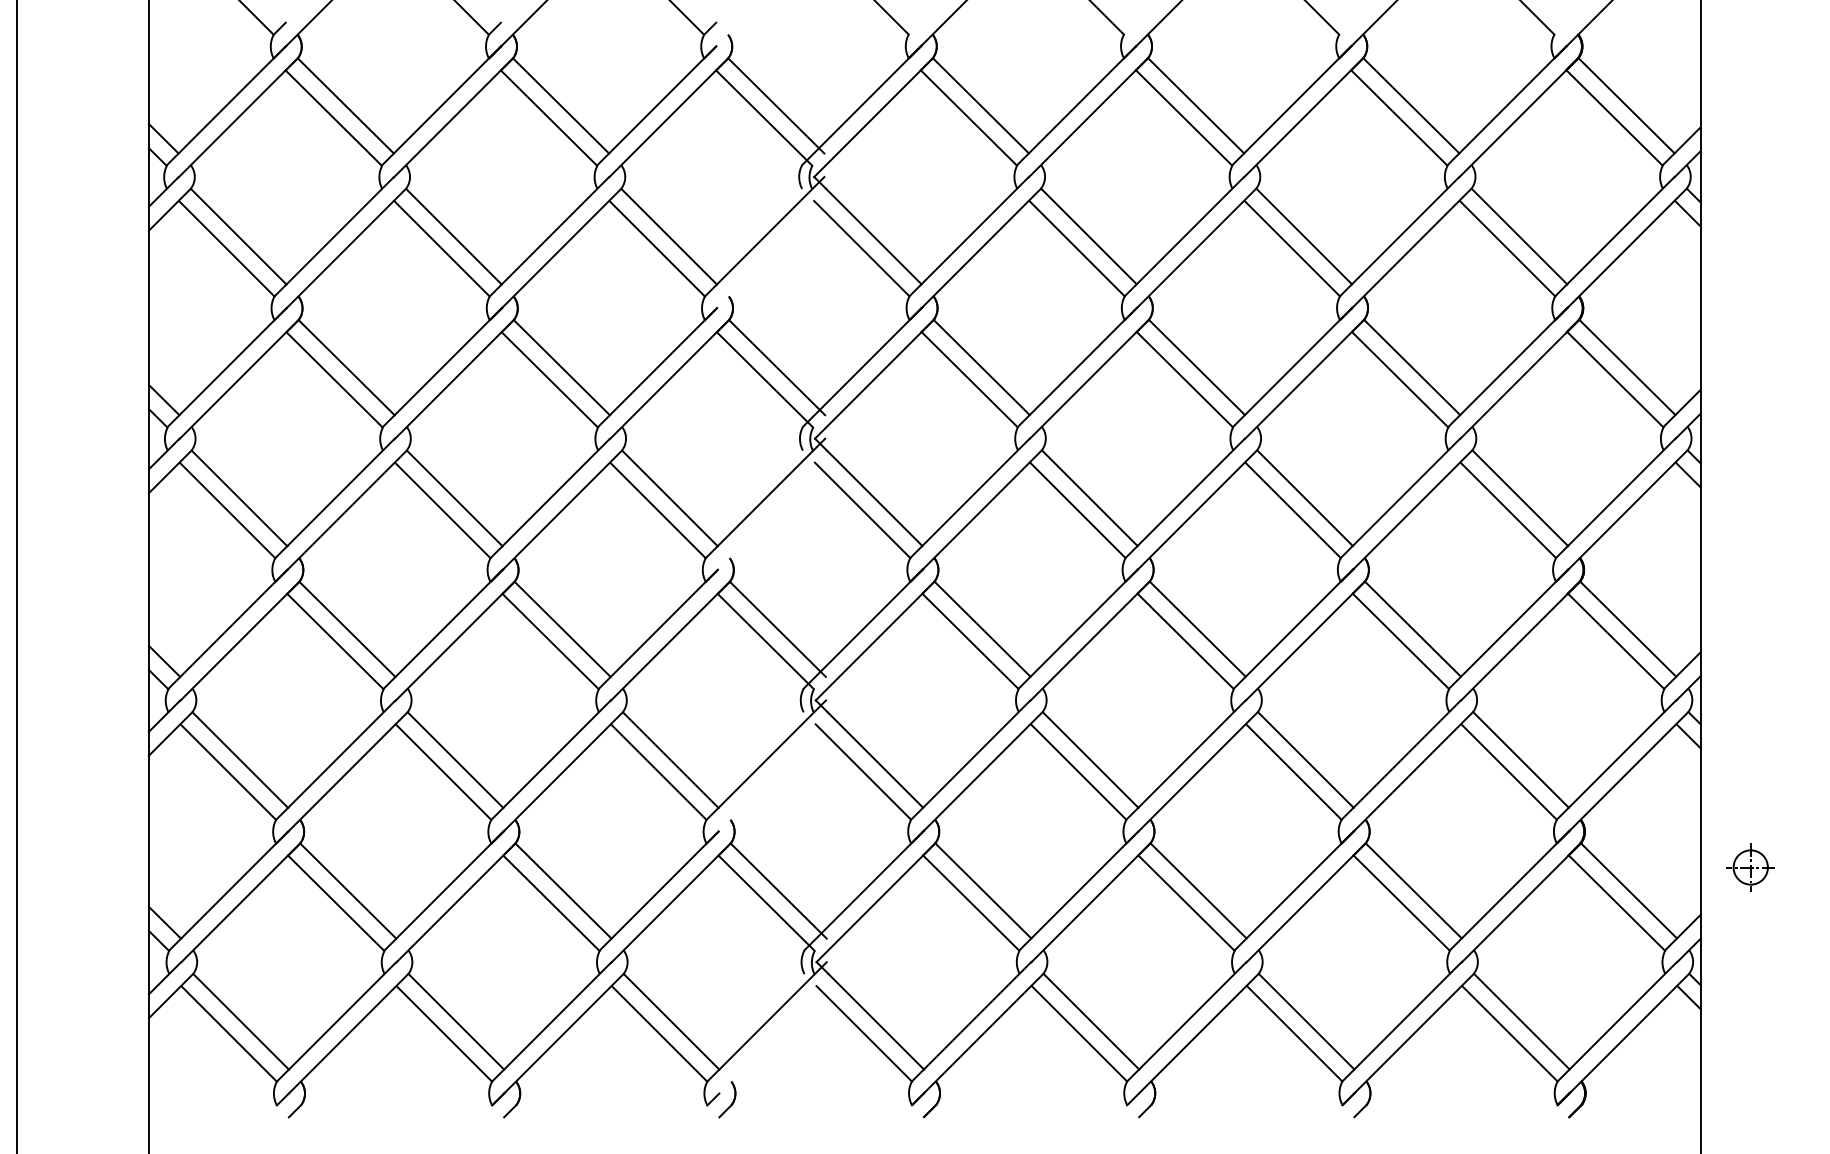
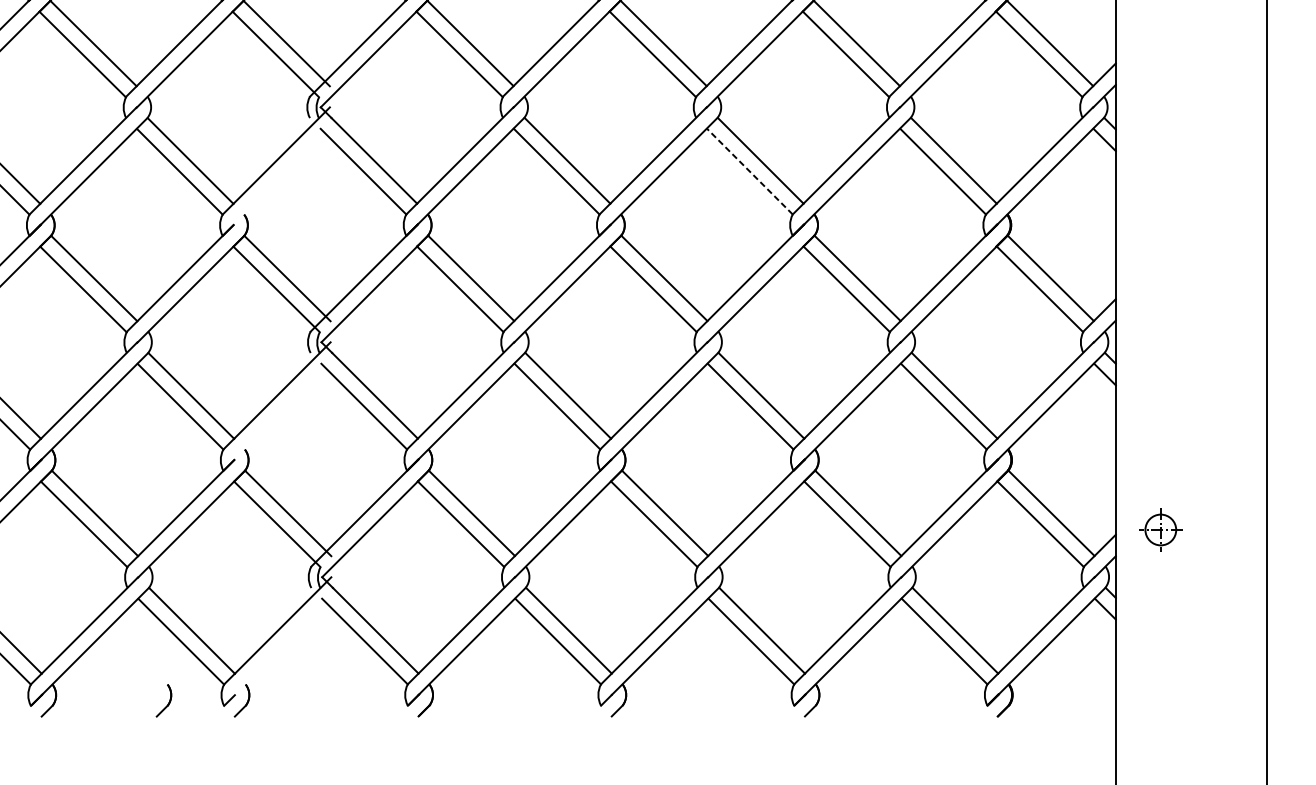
line: (1292, 510) -> (749, 171), solid -> dashed
part: (1750, 867) -> (1160, 529), moved
part: (640, 1099) -> (164, 700), added

